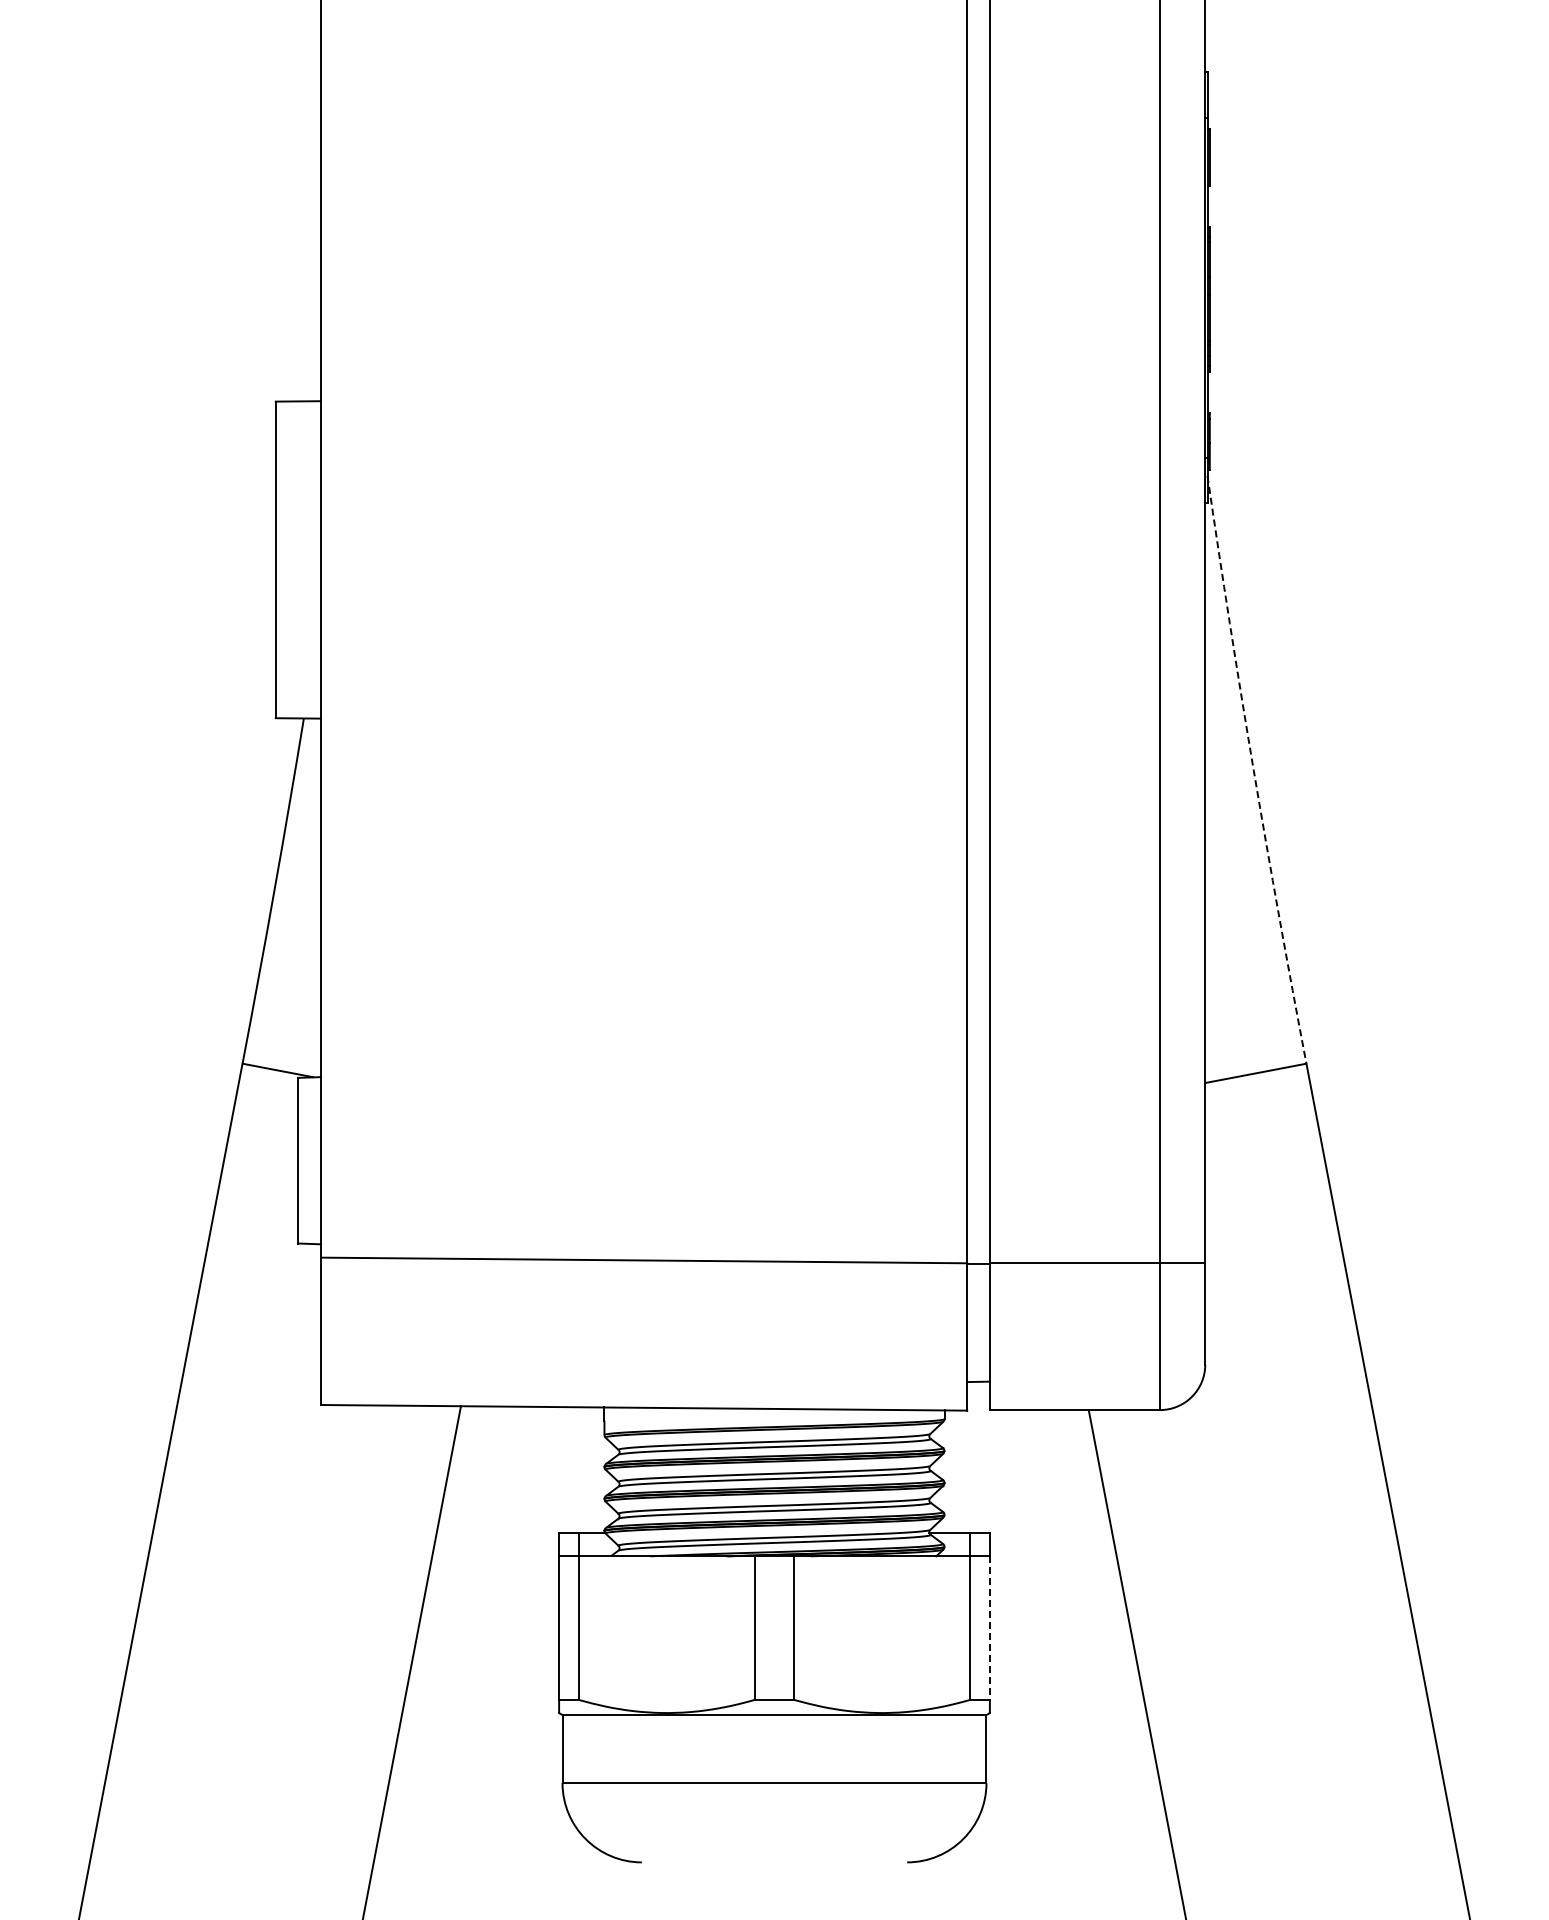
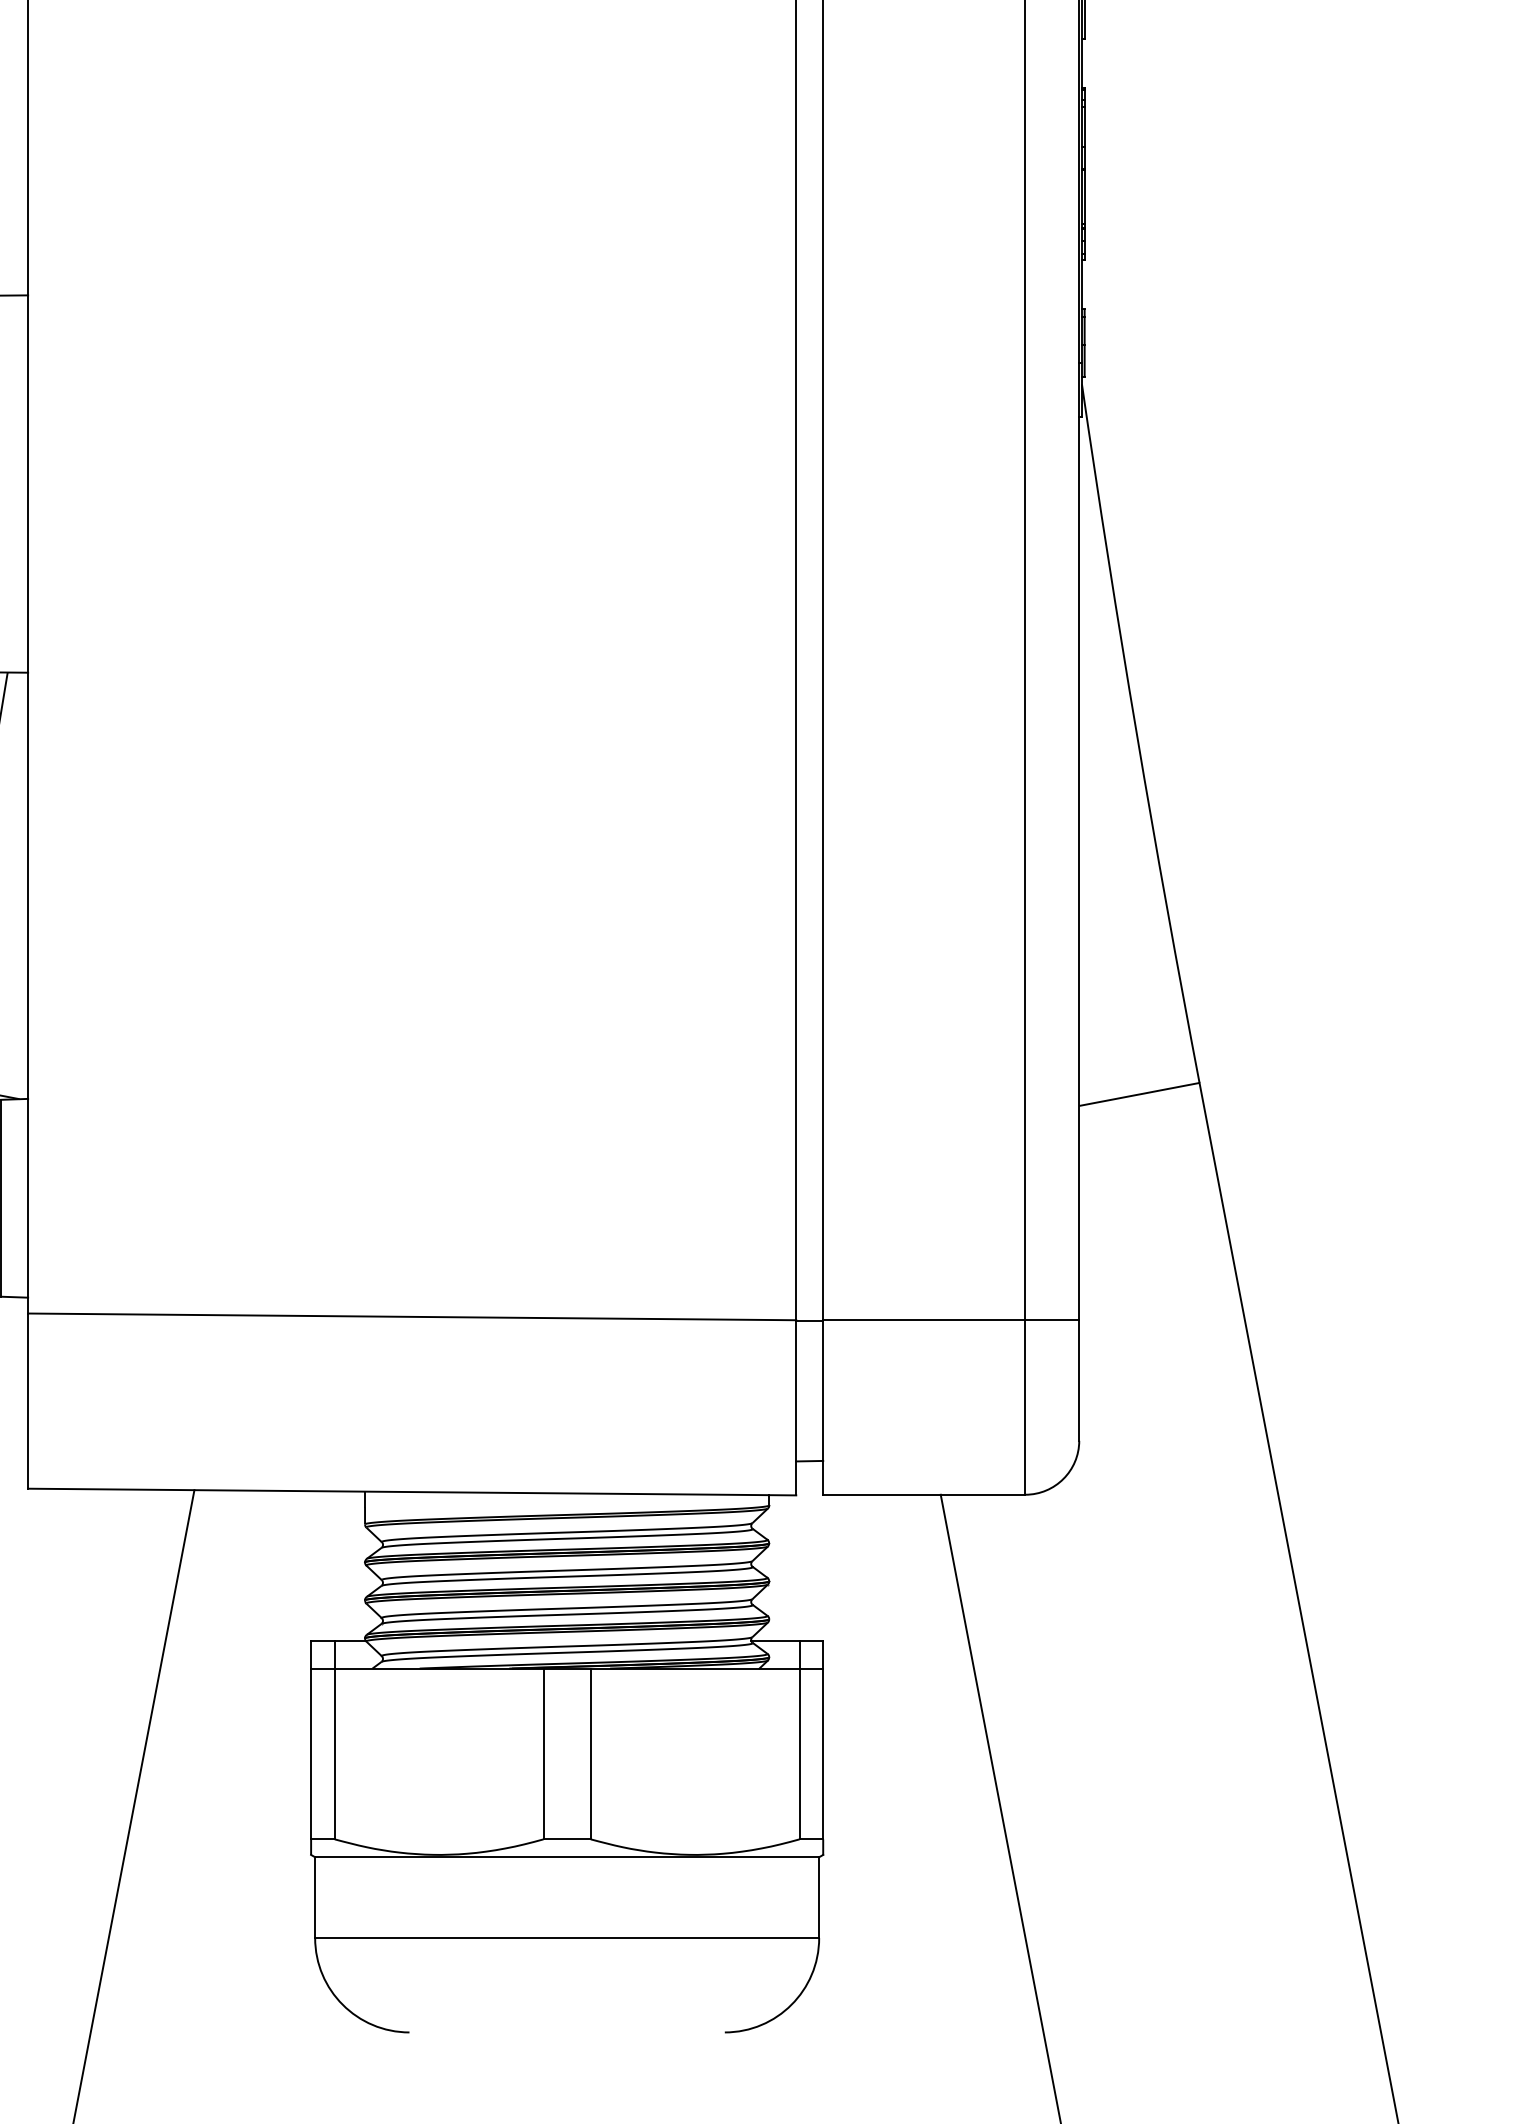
arc: (1253, 770) -> (1136, 734), dashed -> solid
line: (989, 1628) -> (822, 1754), dashed -> solid

